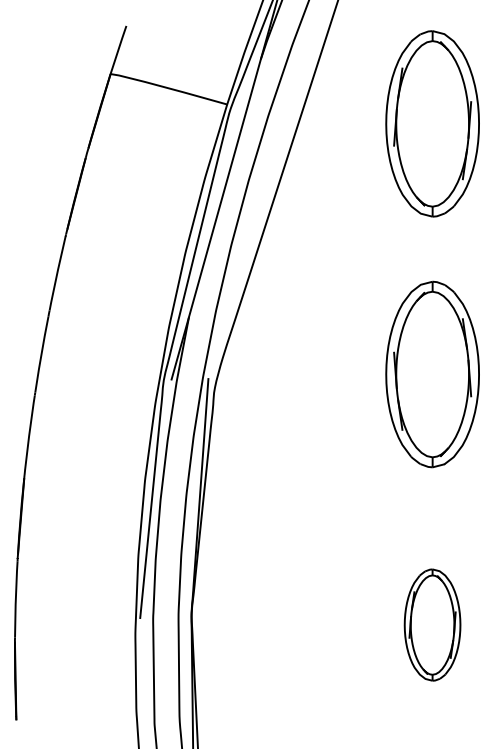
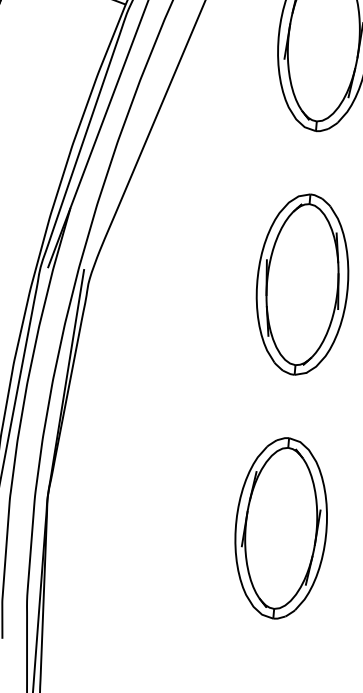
part: (432, 624) -> (281, 527), size x1.67

